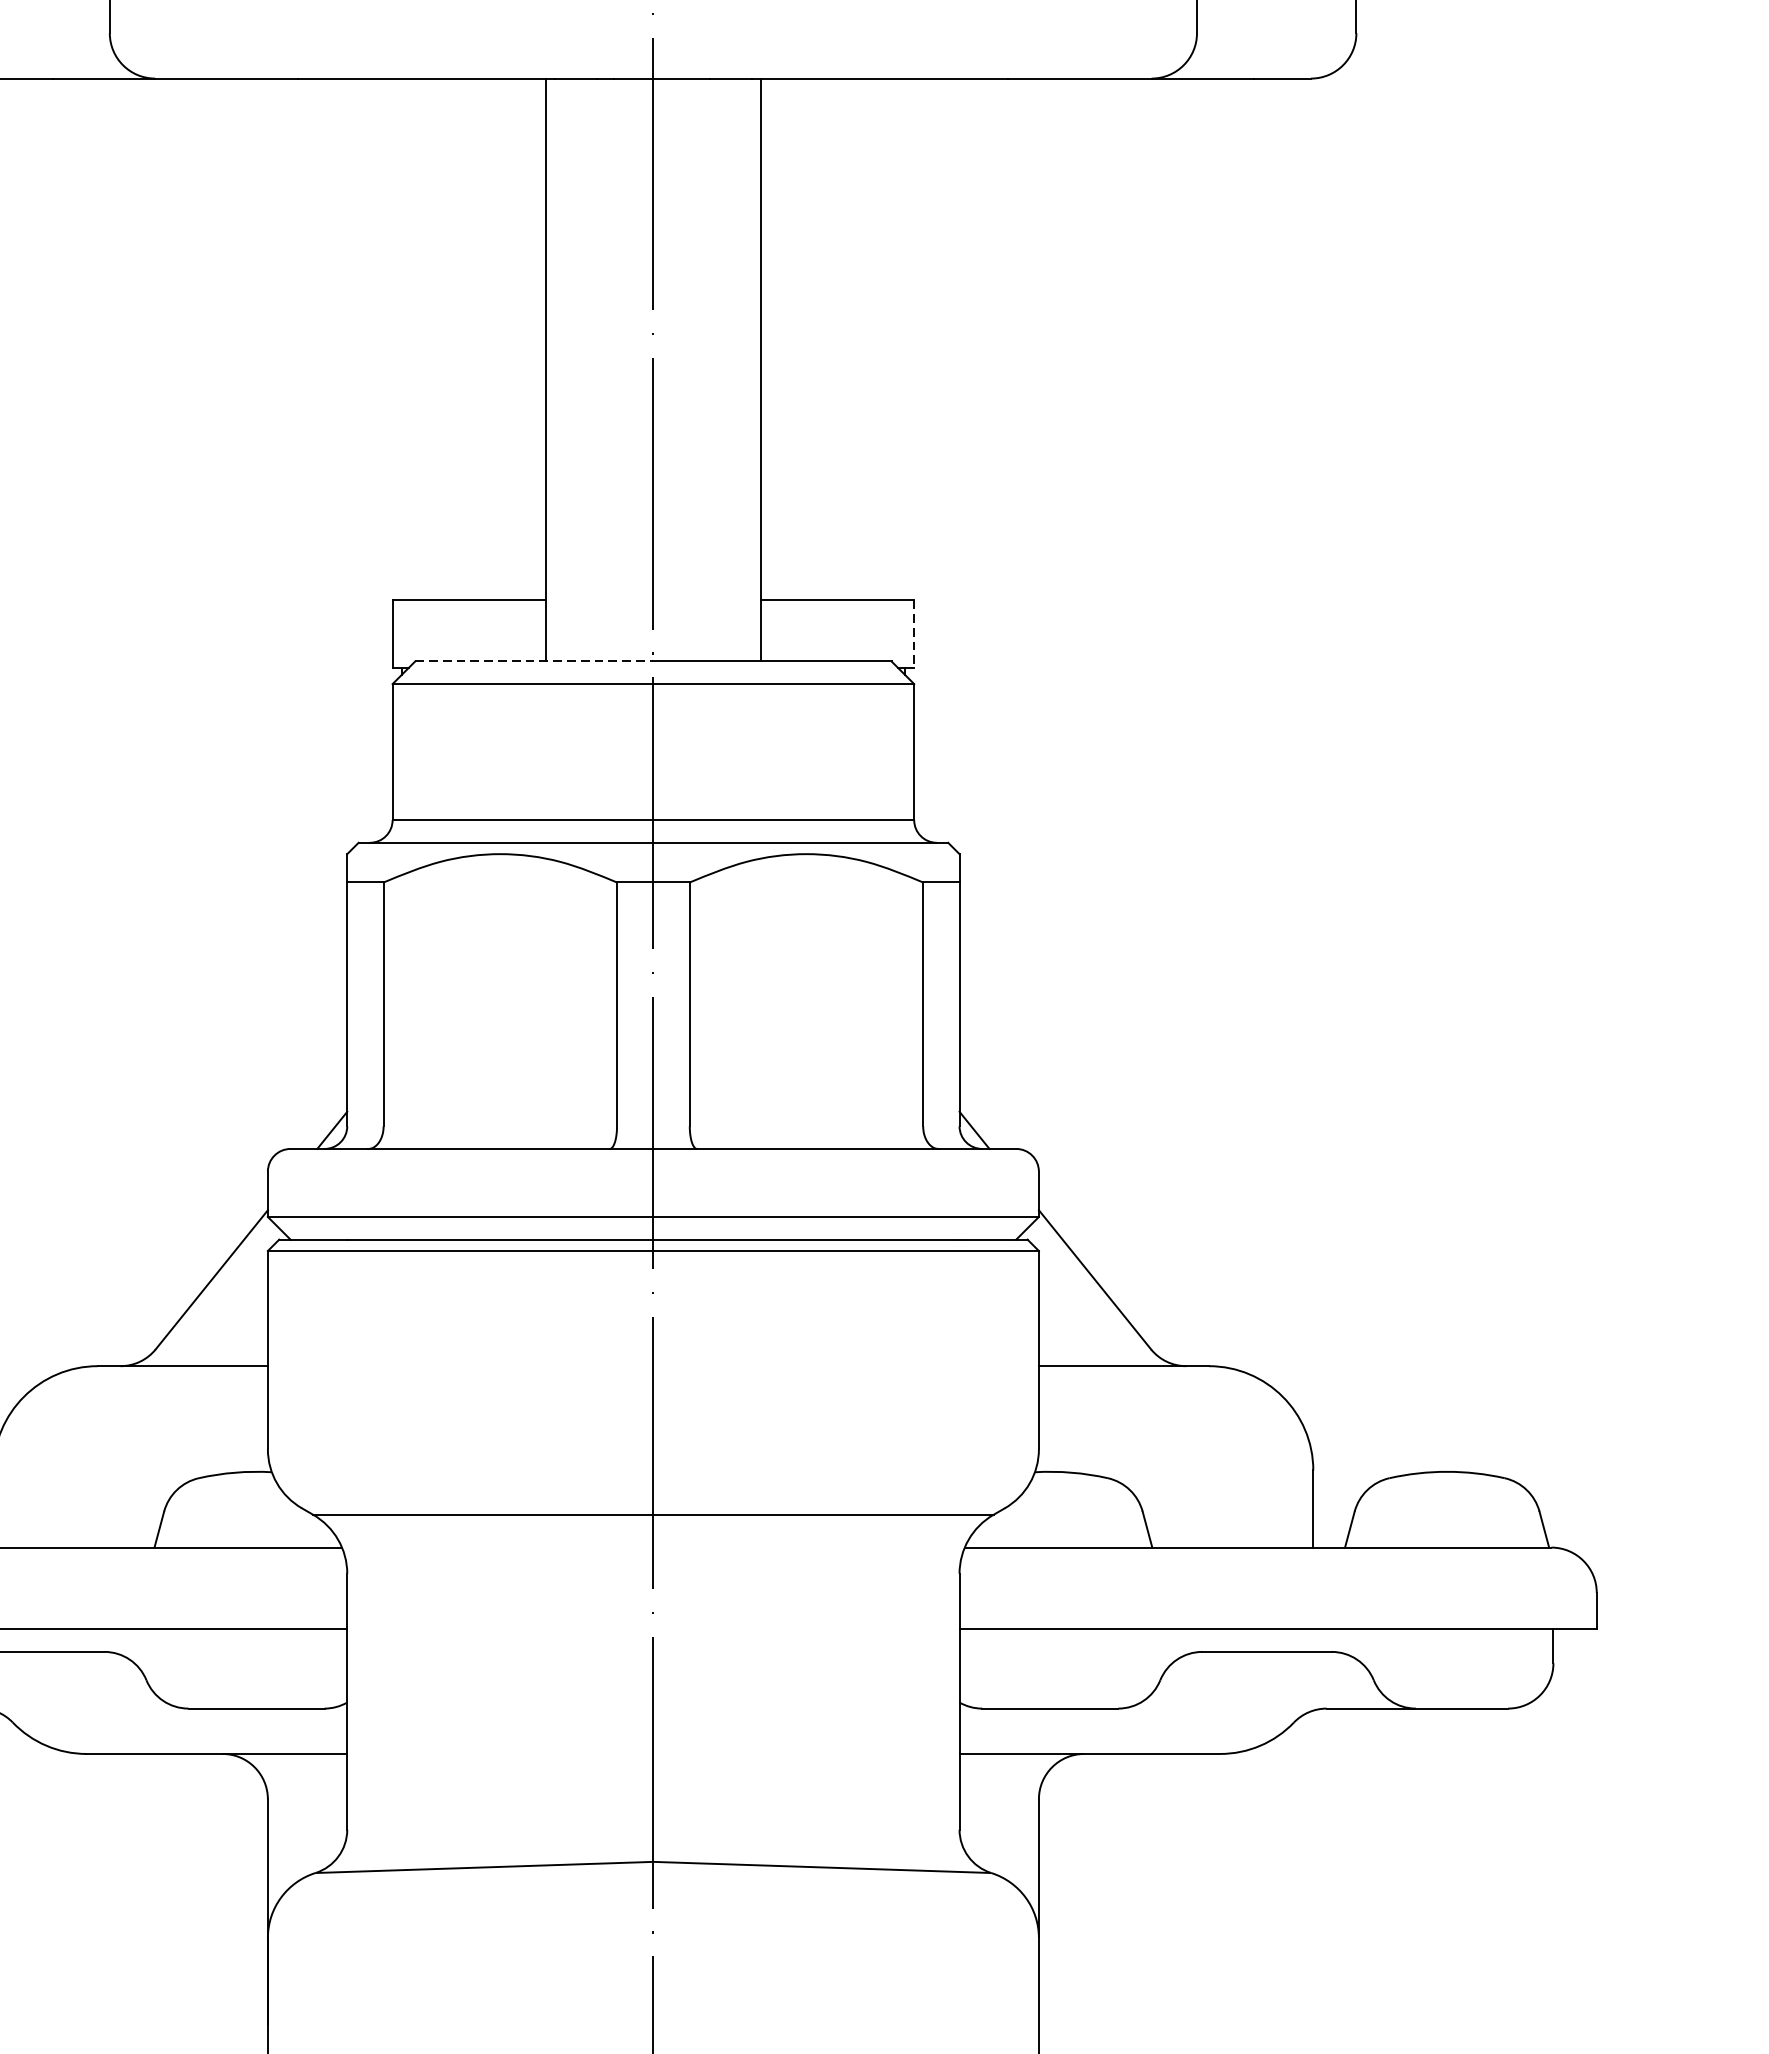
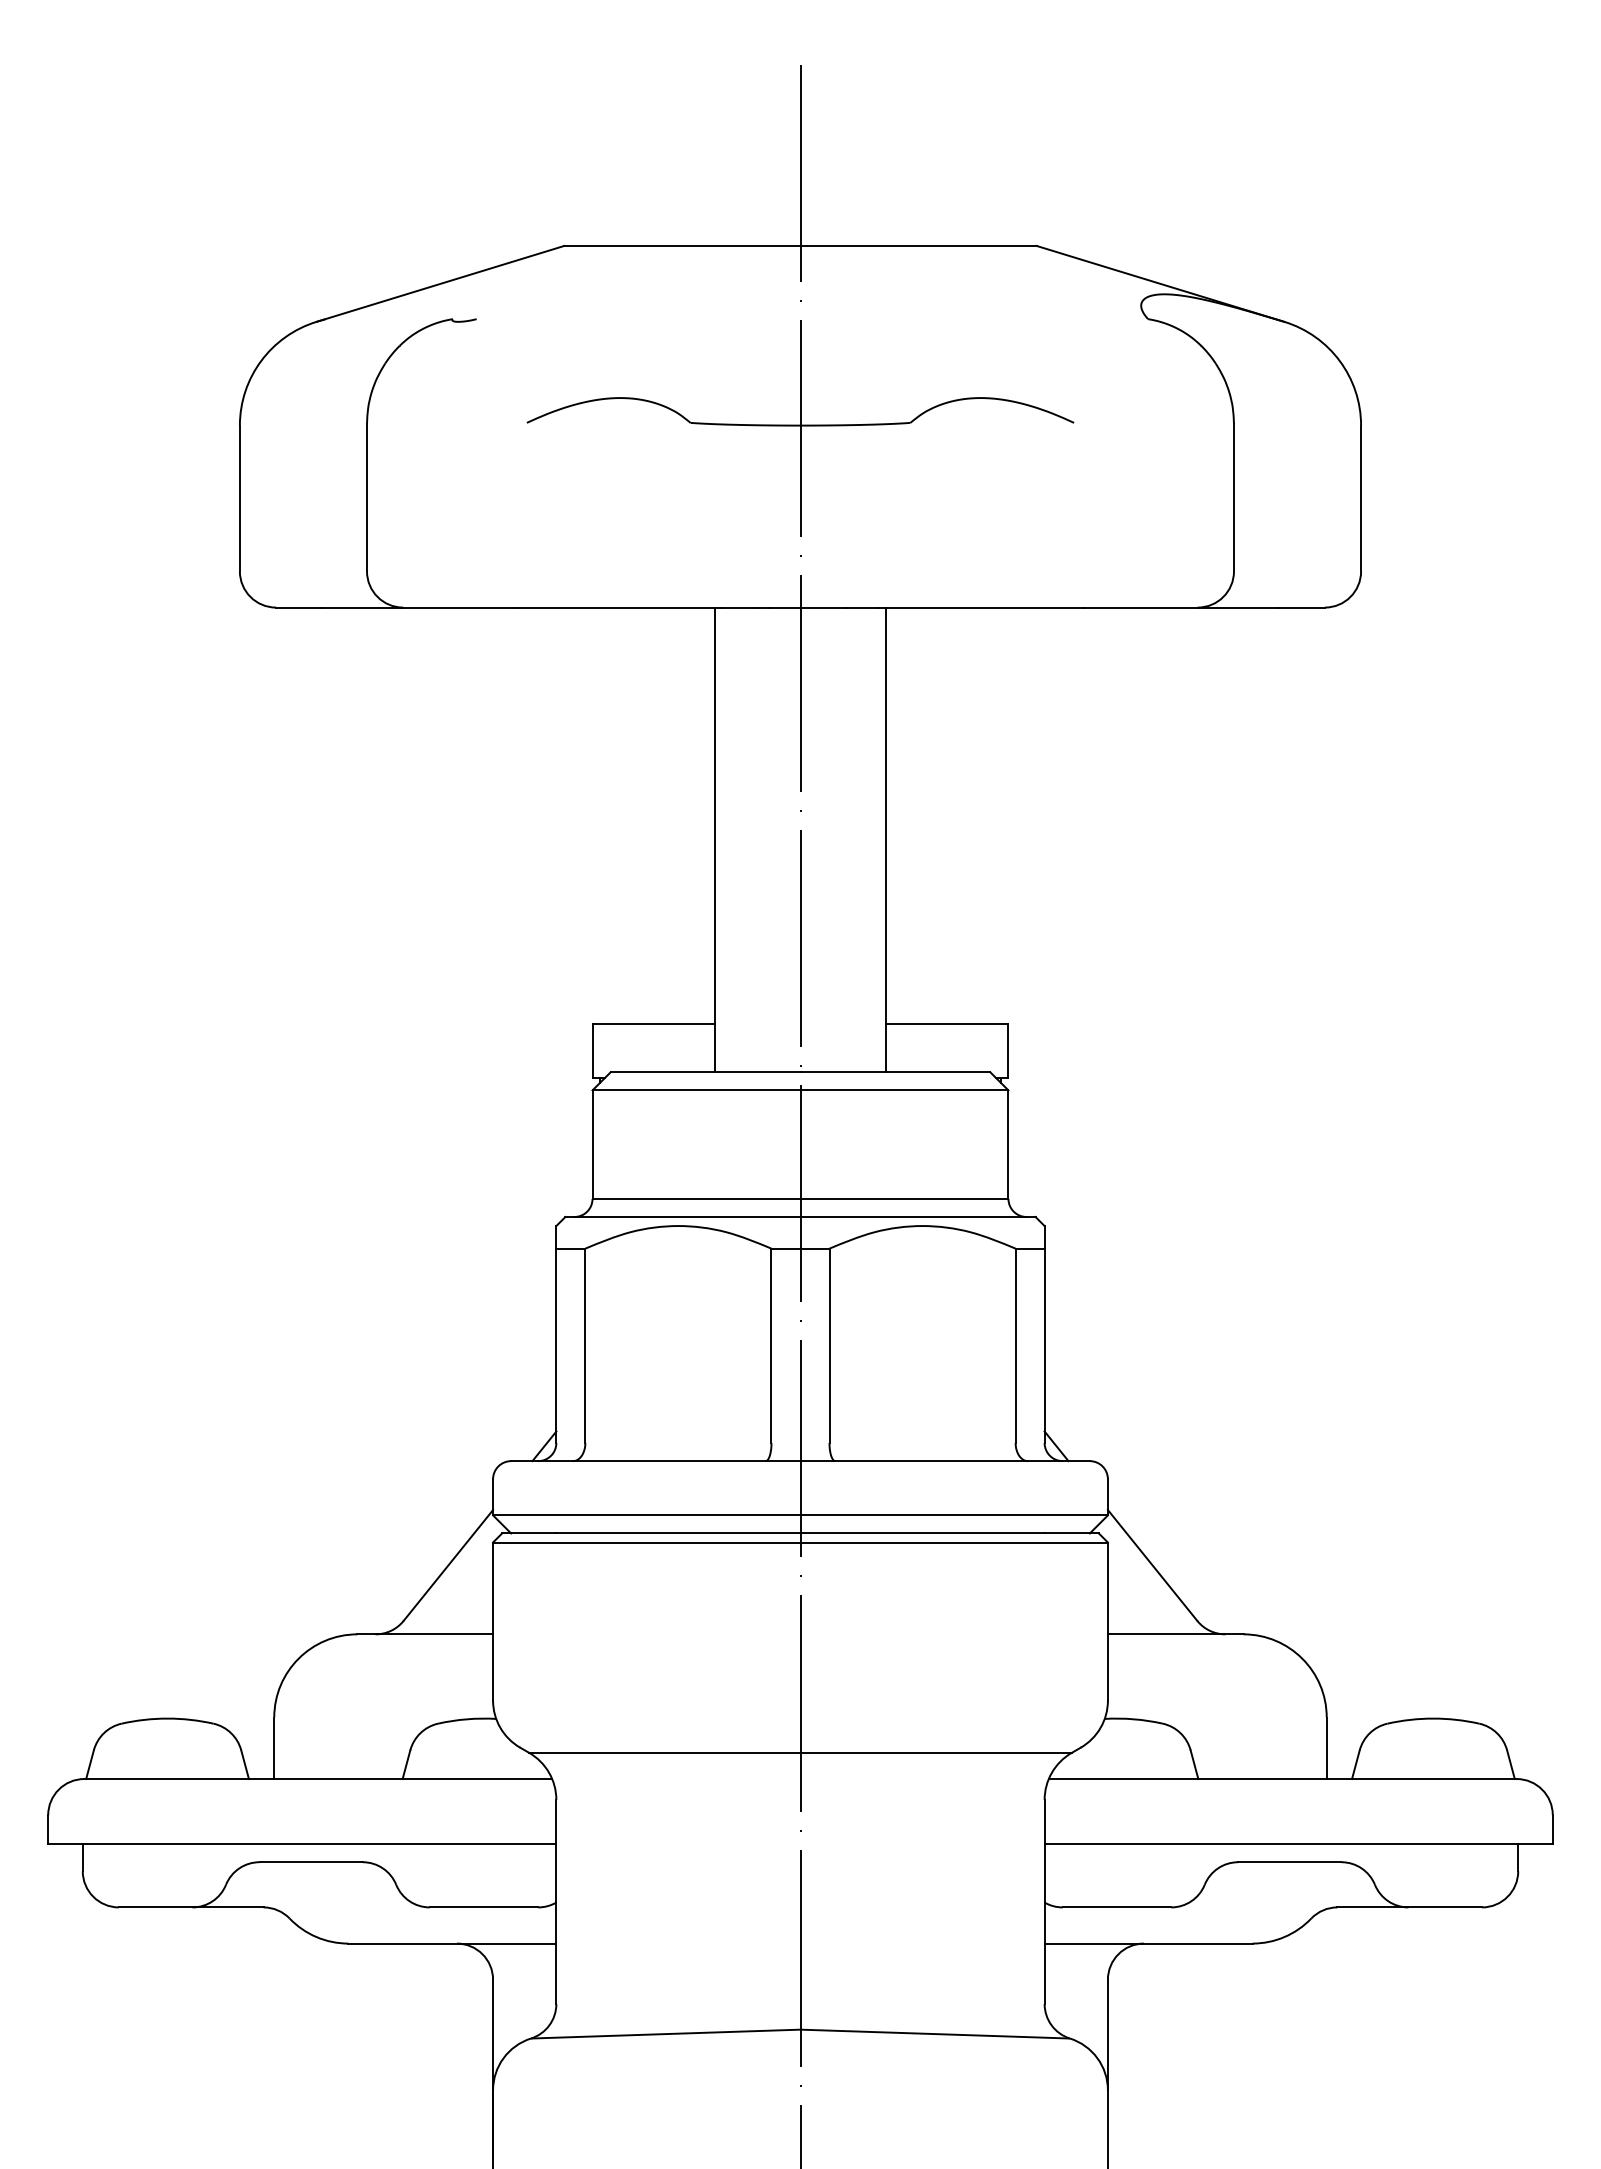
line: (914, 635) -> (1008, 1051), dashed -> solid
line: (534, 661) -> (705, 1072), dashed -> solid

